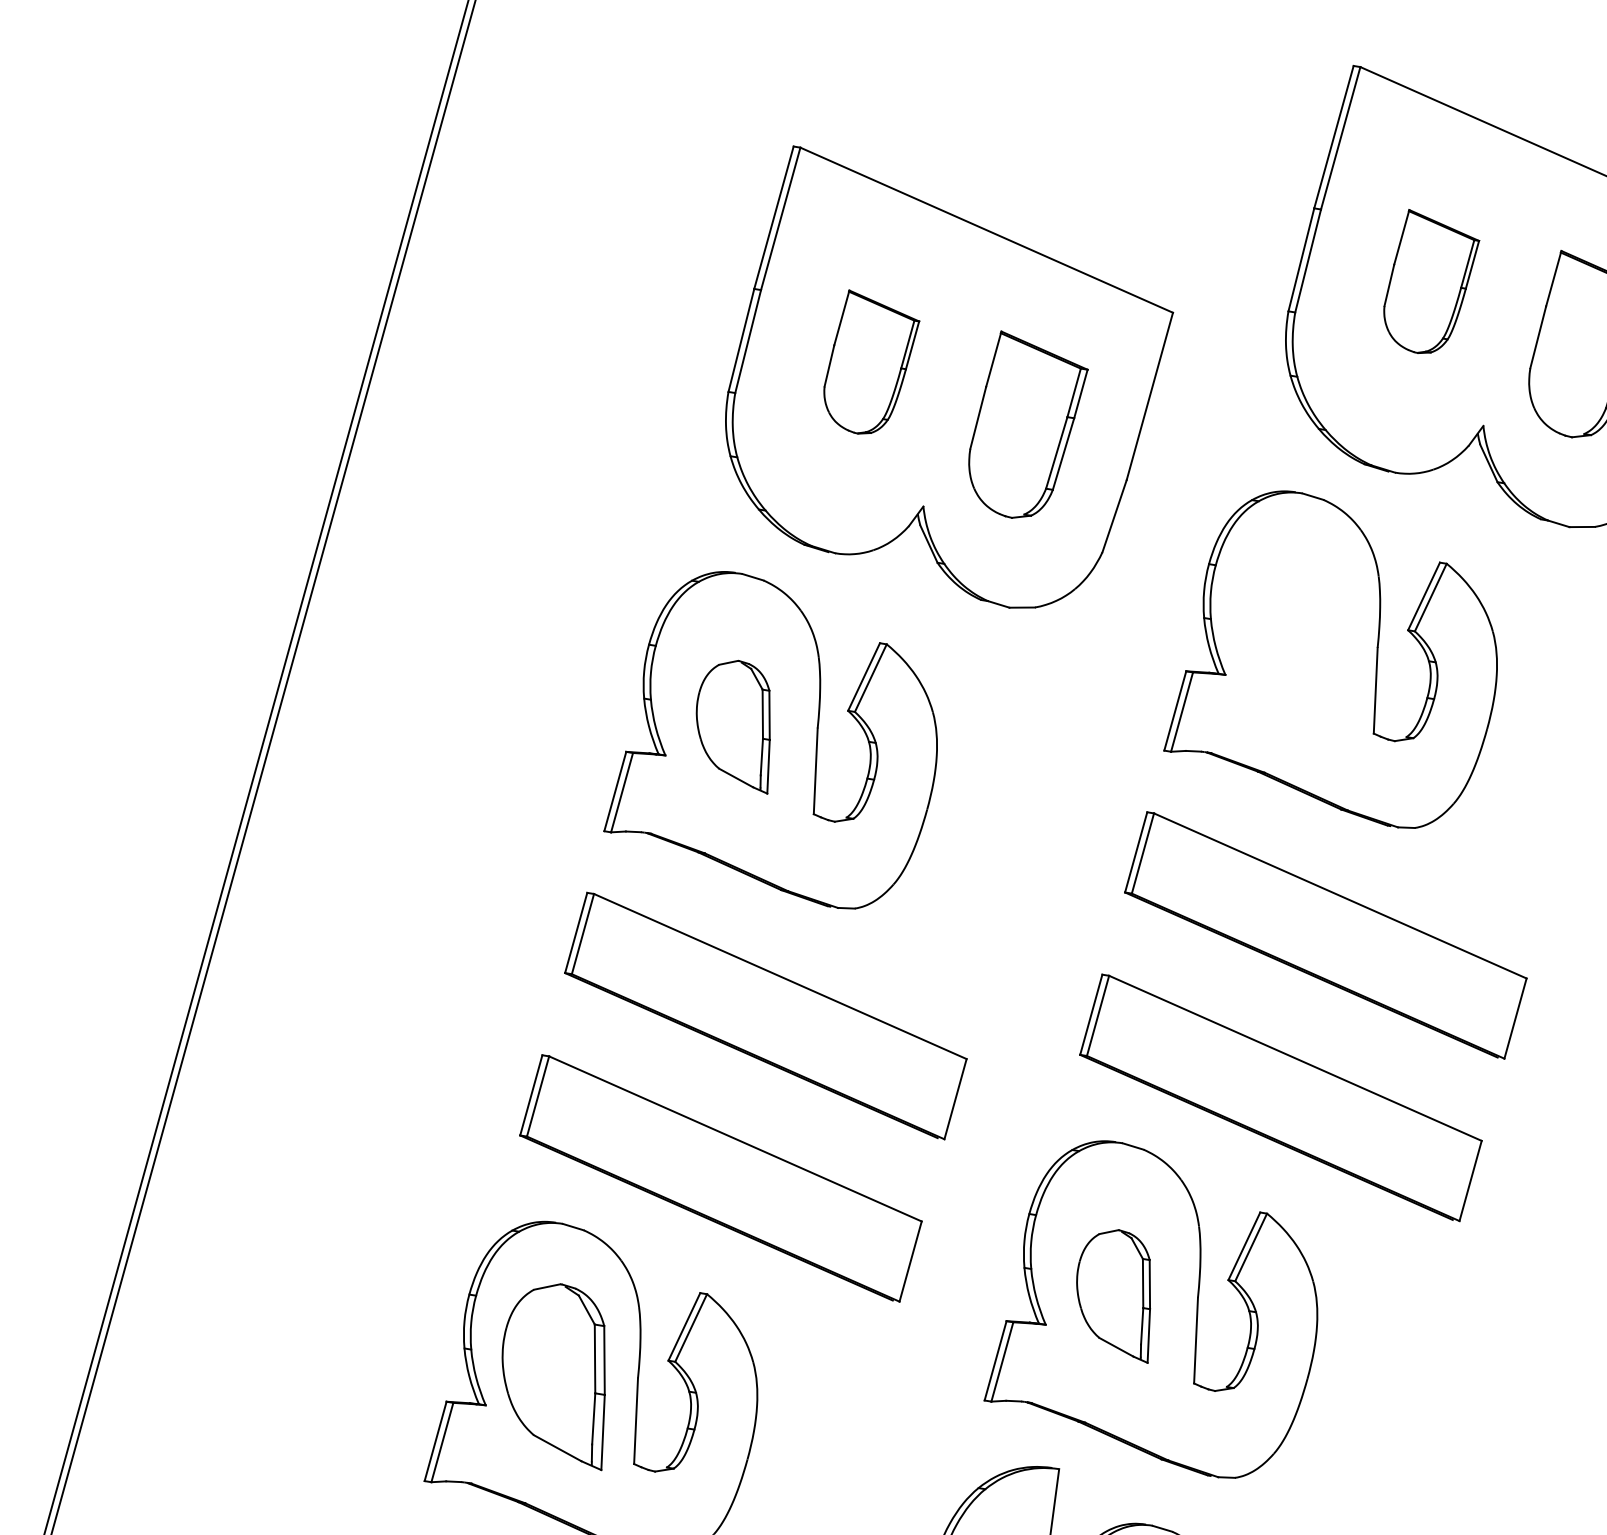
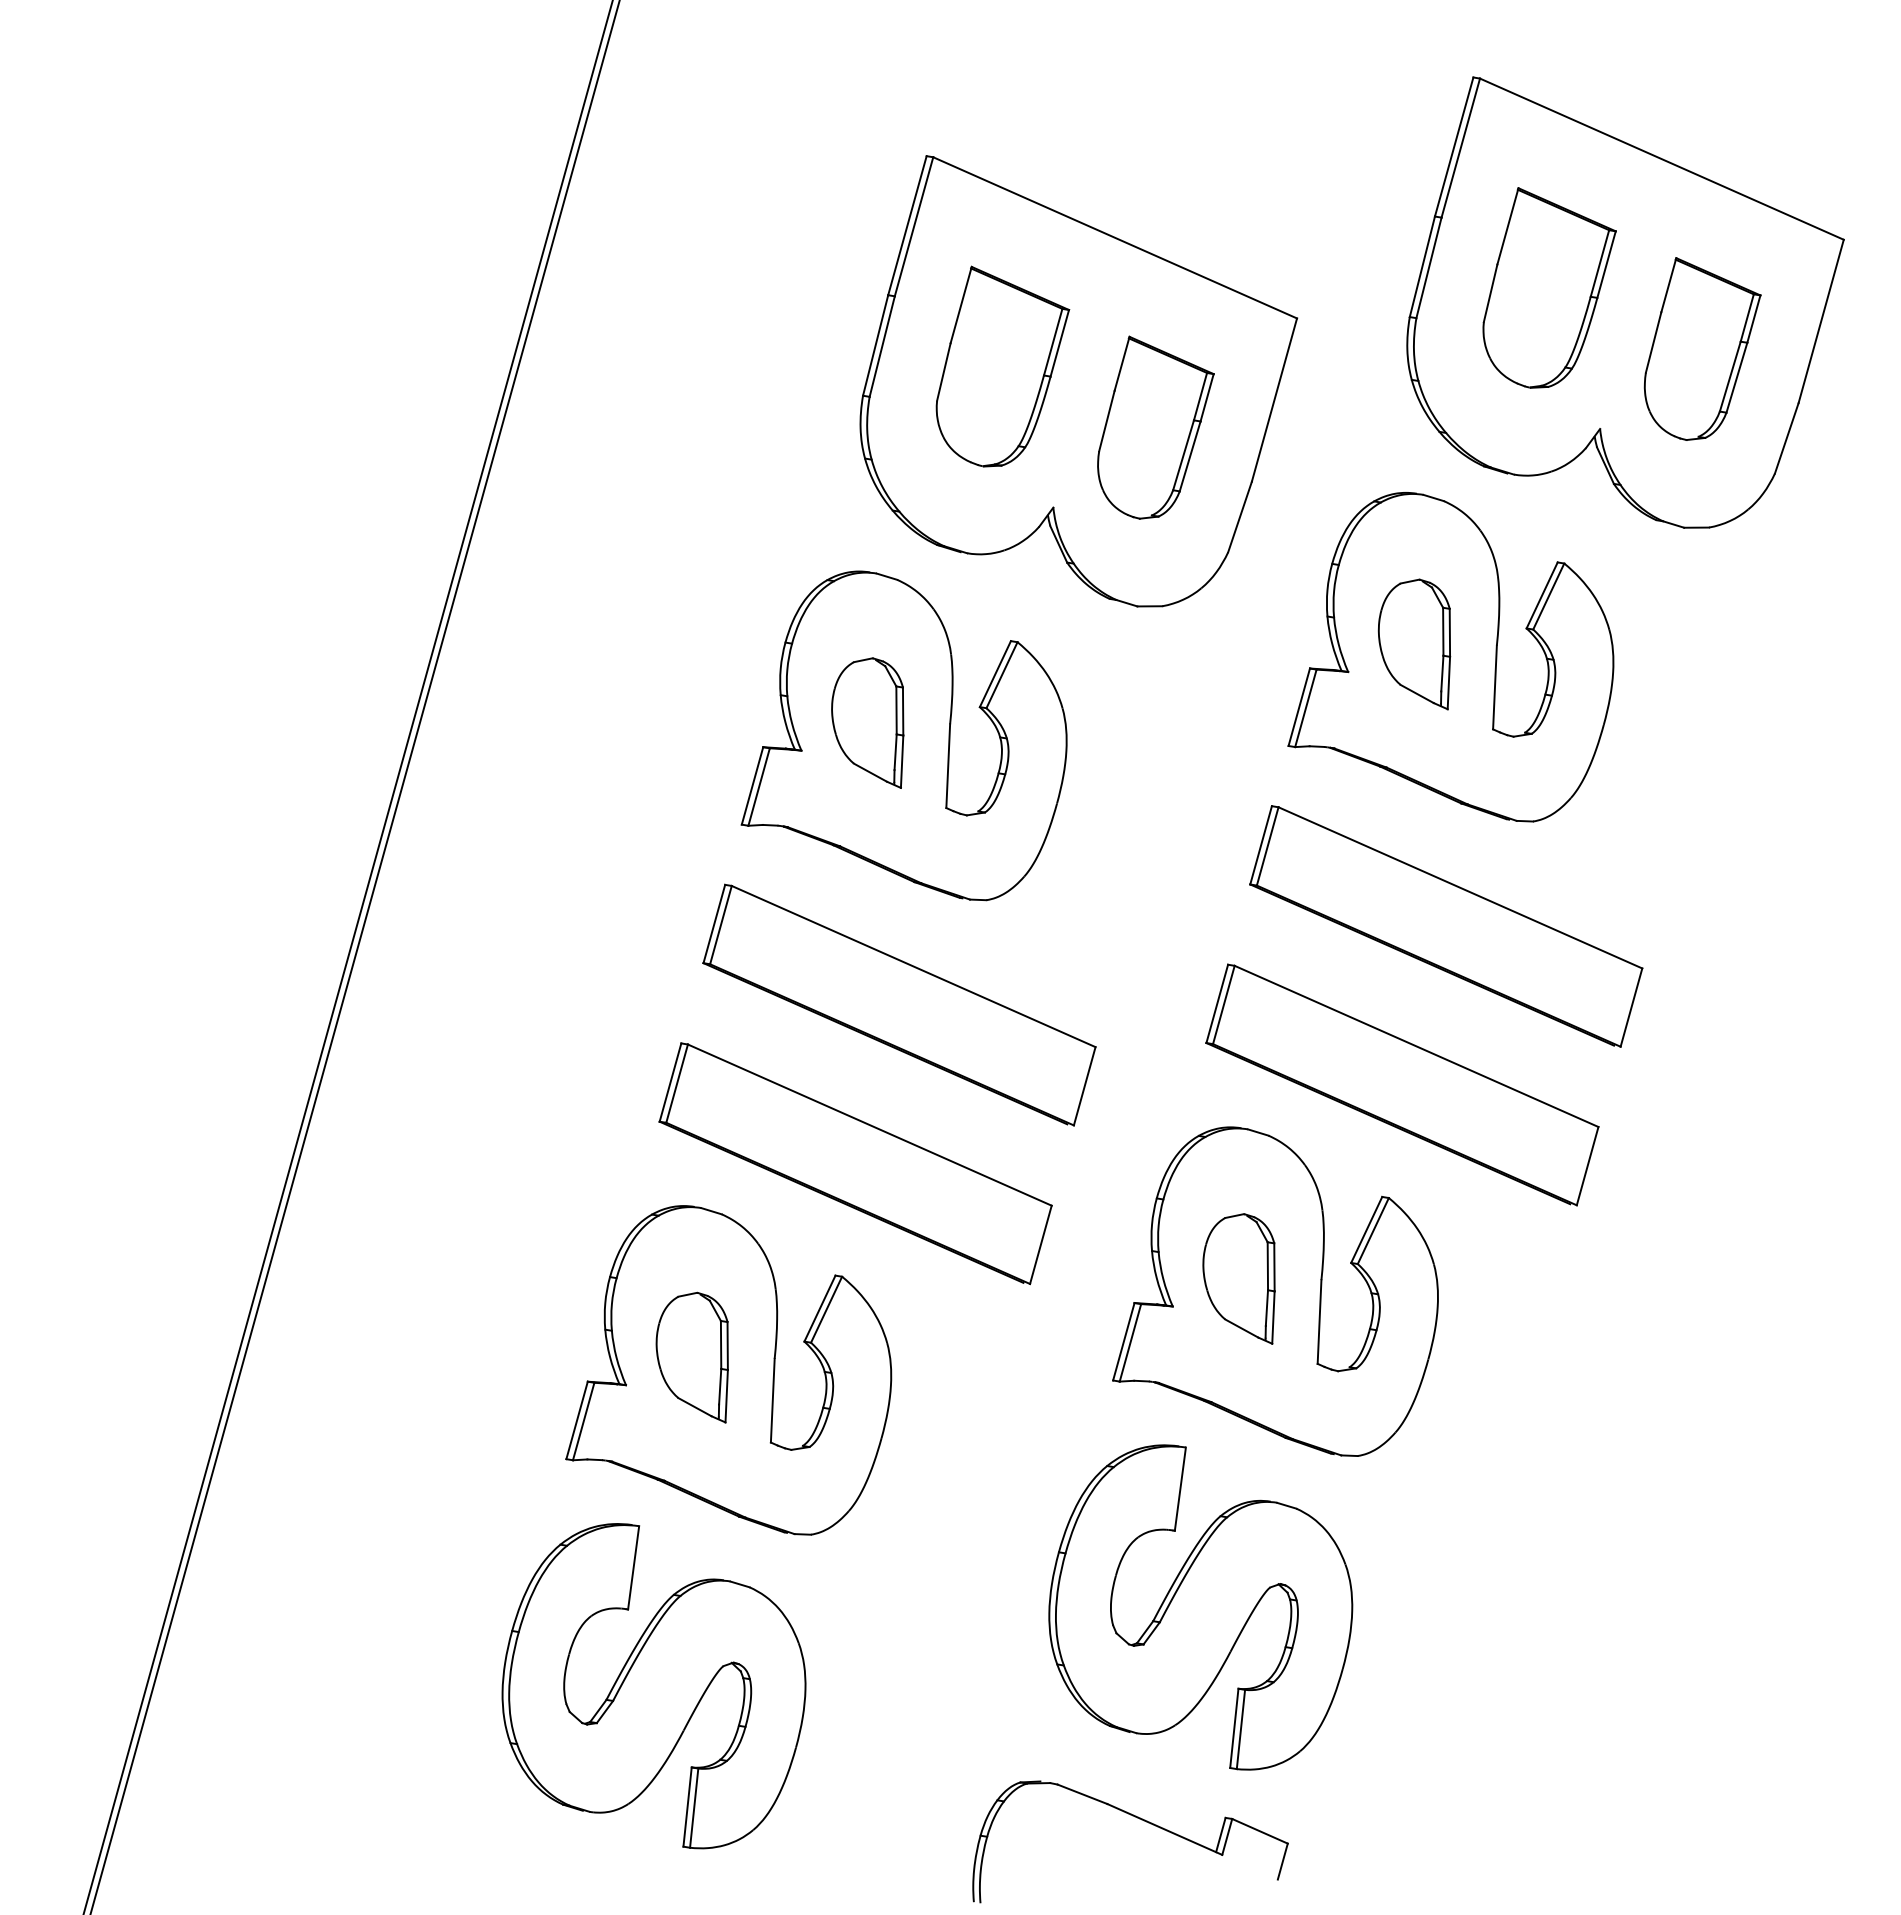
part: (1431, 281) -> (1549, 287), size x1.43
part: (871, 361) -> (1002, 366), size x1.43
part: (1293, 646) -> (1414, 644), added
part: (552, 1376) -> (691, 1357), size x0.71

